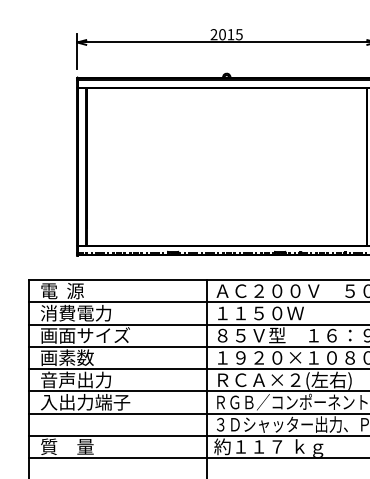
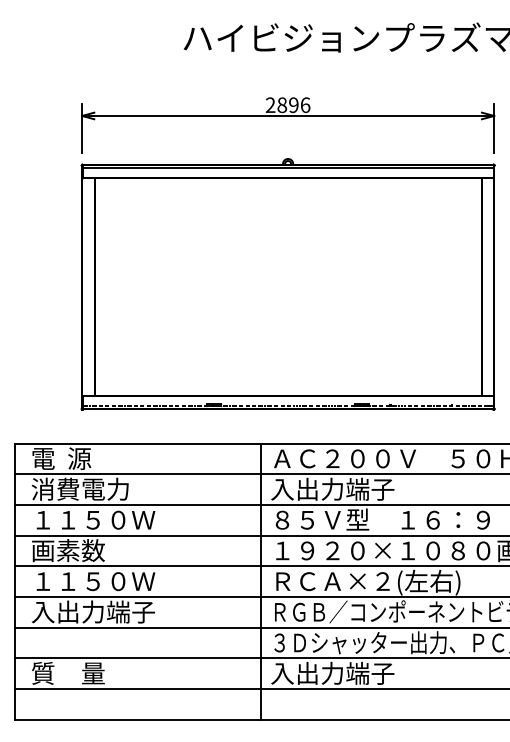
text: (230, 34) -> (293, 105), 2015 -> 2896
text: (258, 312) -> (332, 488), １１５０Ｗ -> 入出力端子
text: (85, 335) -> (93, 519), 画面サイズ -> １１５０Ｗ
text: (85, 379) -> (93, 580), 音声出力 -> １１５０Ｗ
text: (268, 447) -> (345, 674), 約１１７ ｋｇ -> 入出力端子

